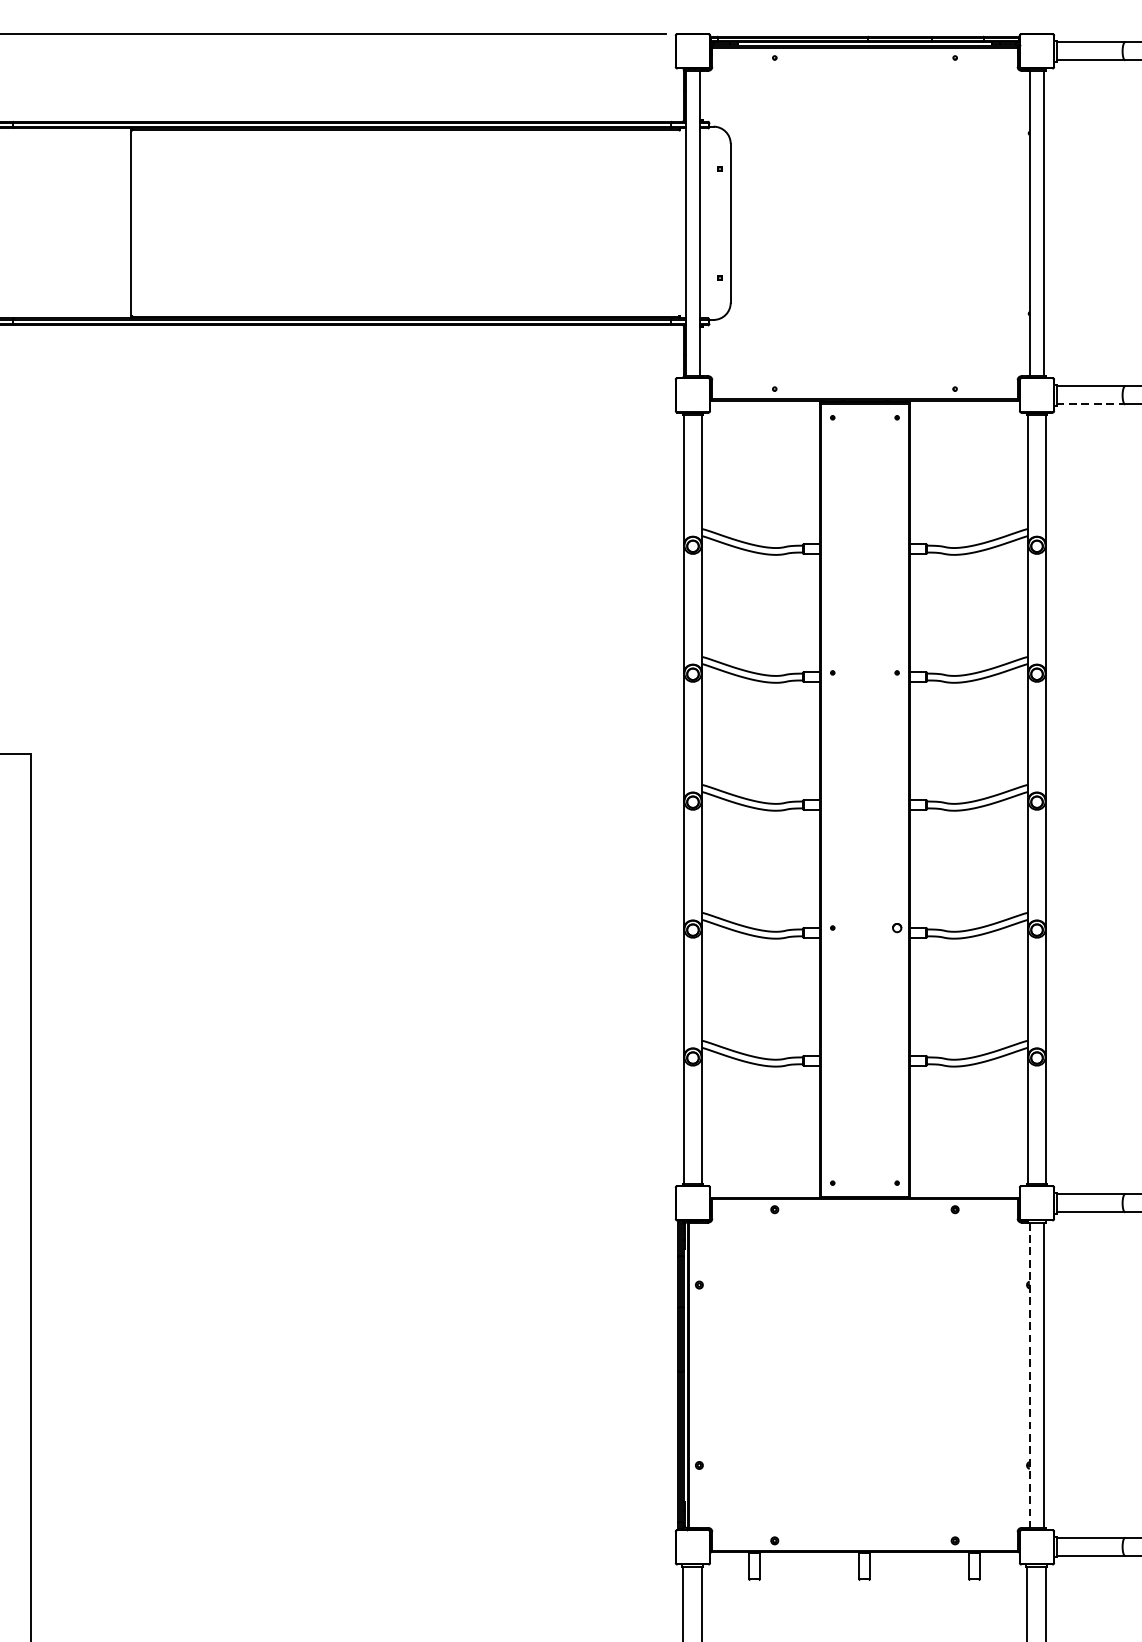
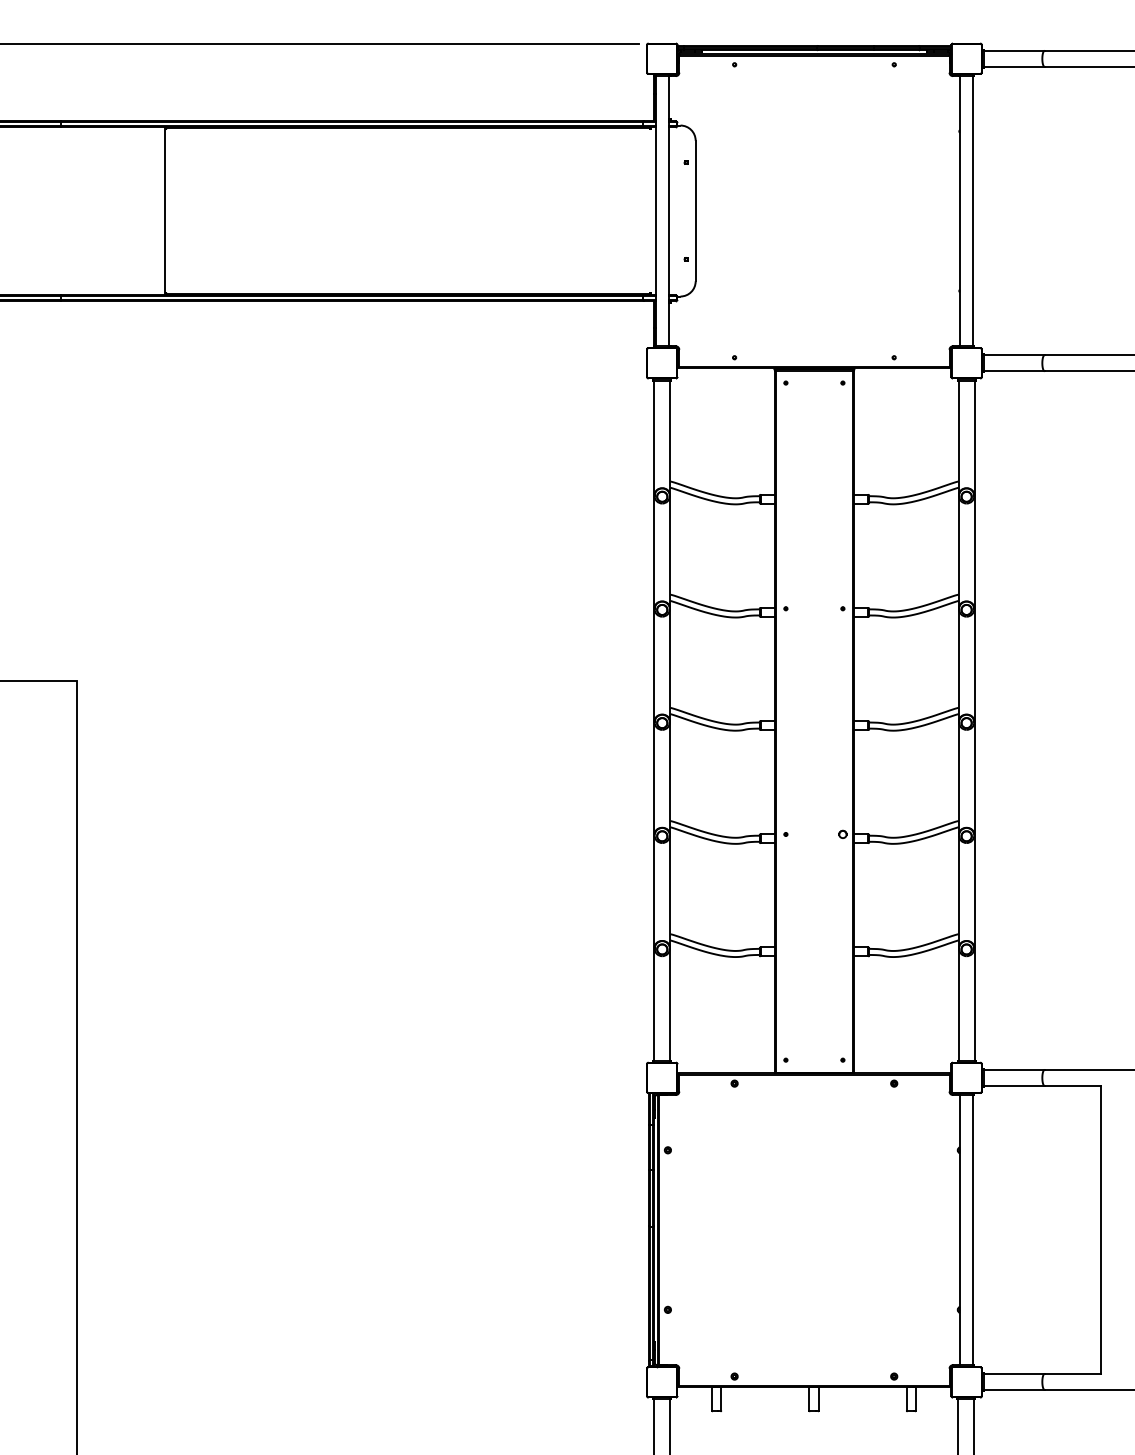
line: (1091, 404) -> (1014, 371), dashed -> solid
line: (1030, 1374) -> (960, 1229), dashed -> solid

